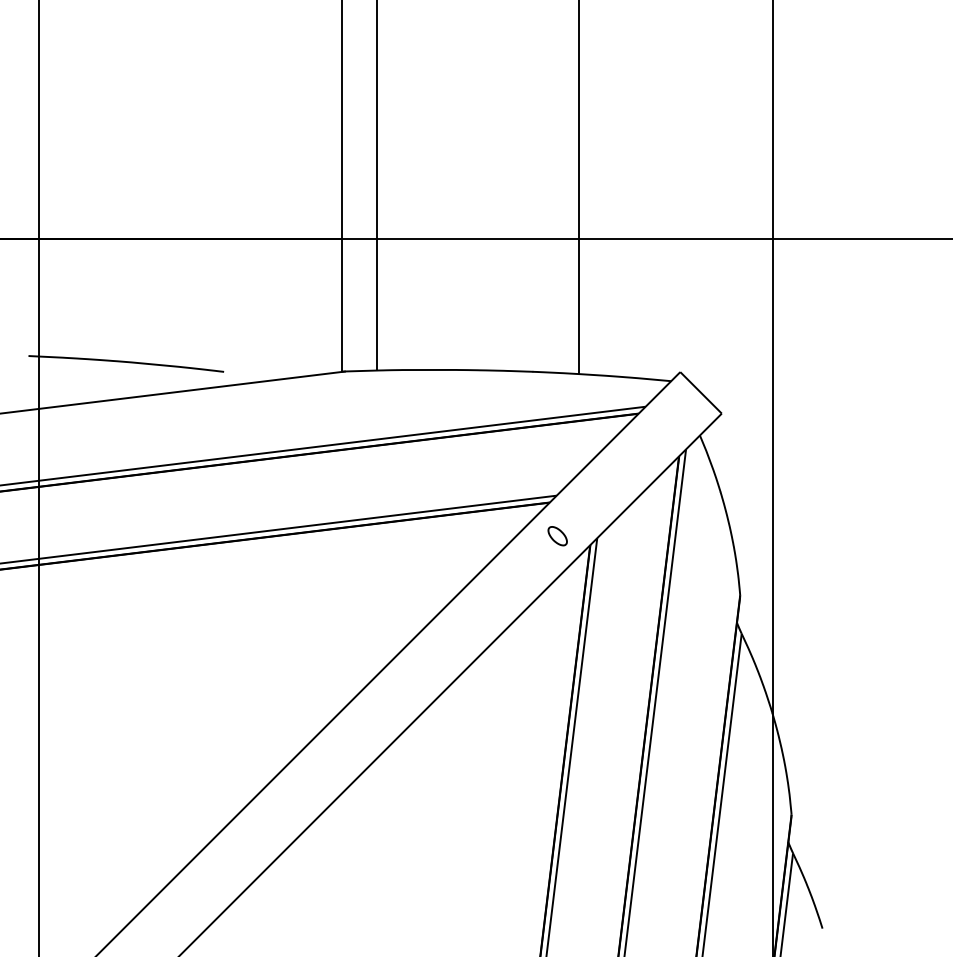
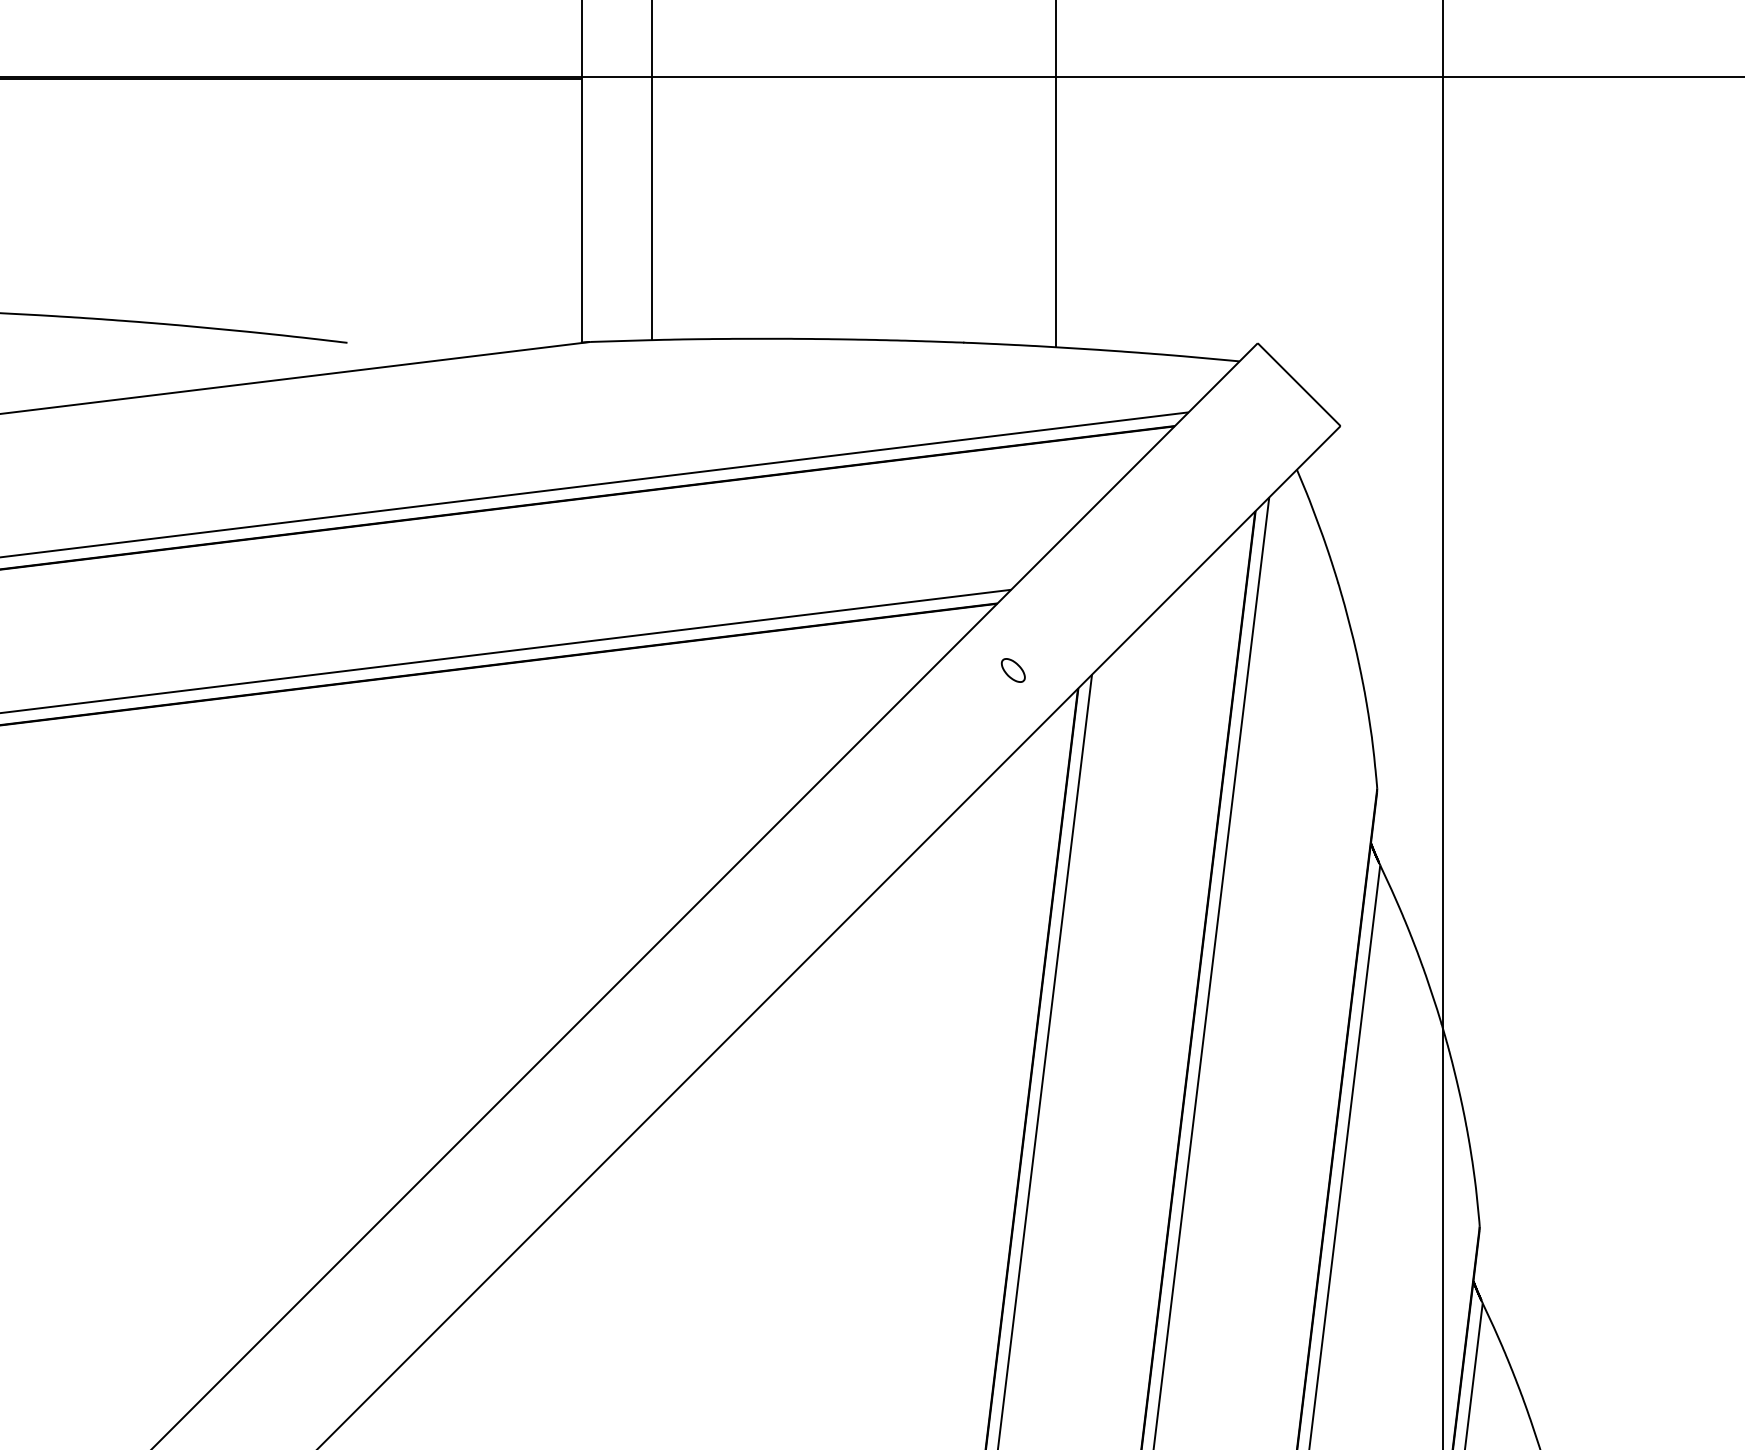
part: (557, 535) -> (1012, 669), size x0.62

